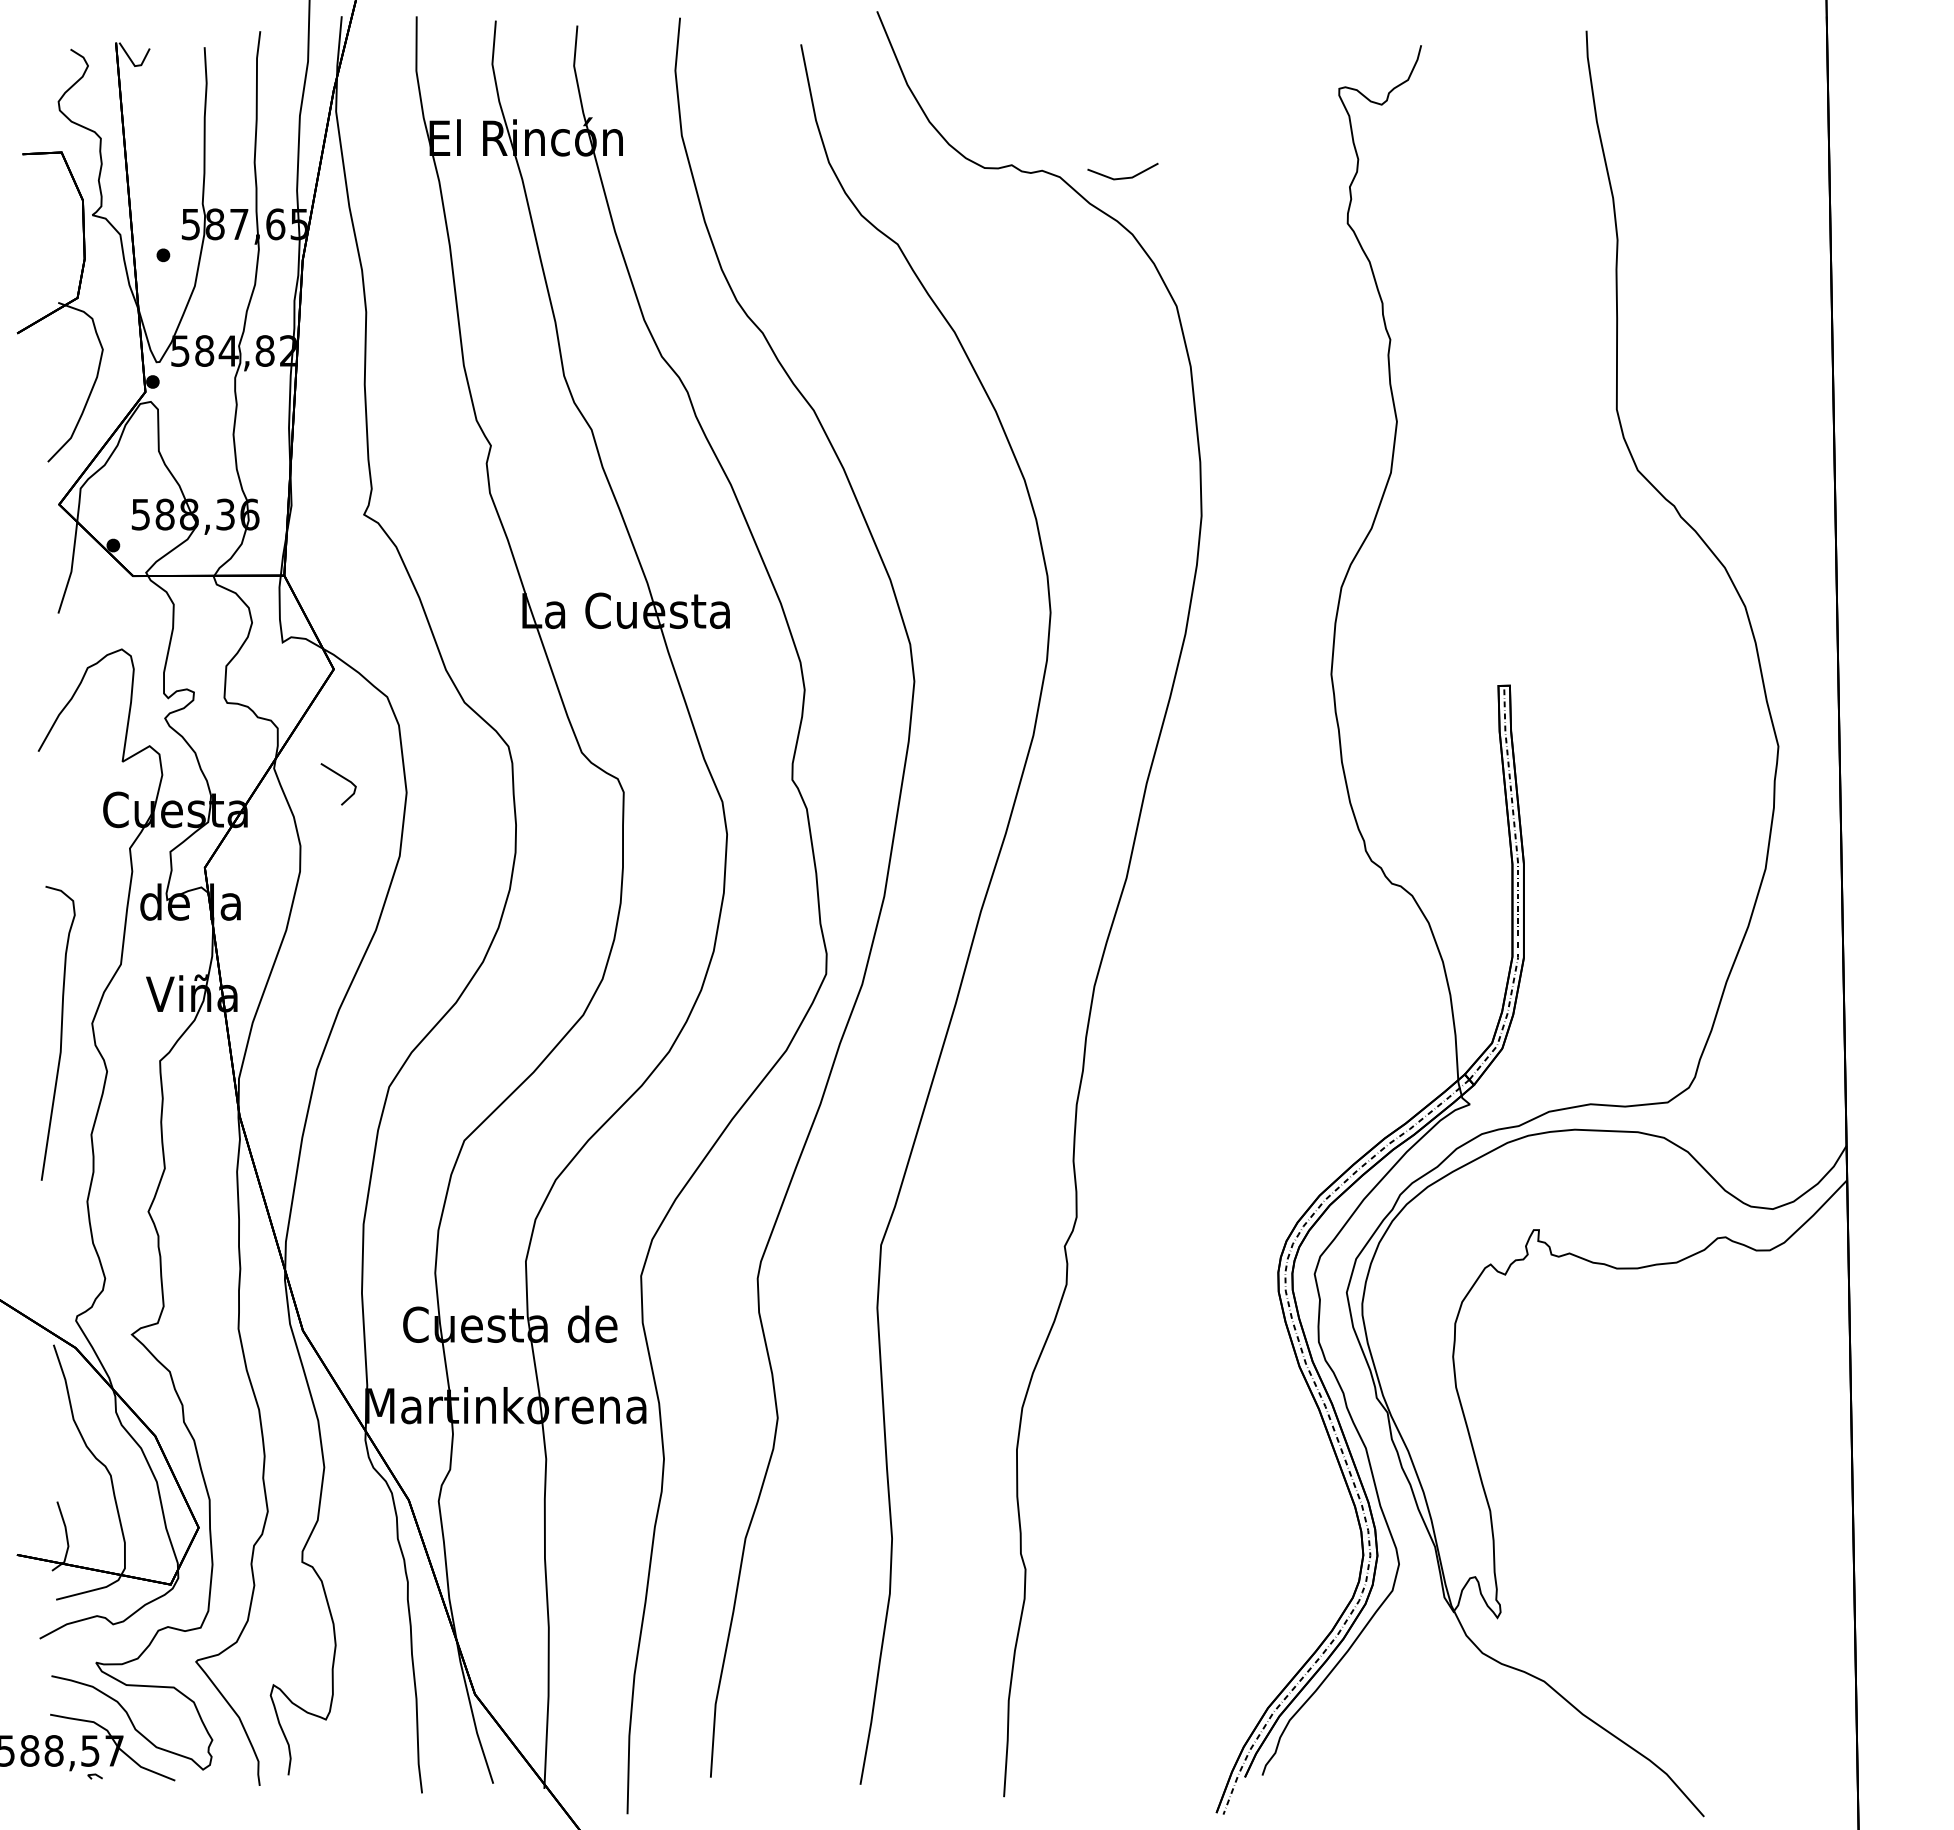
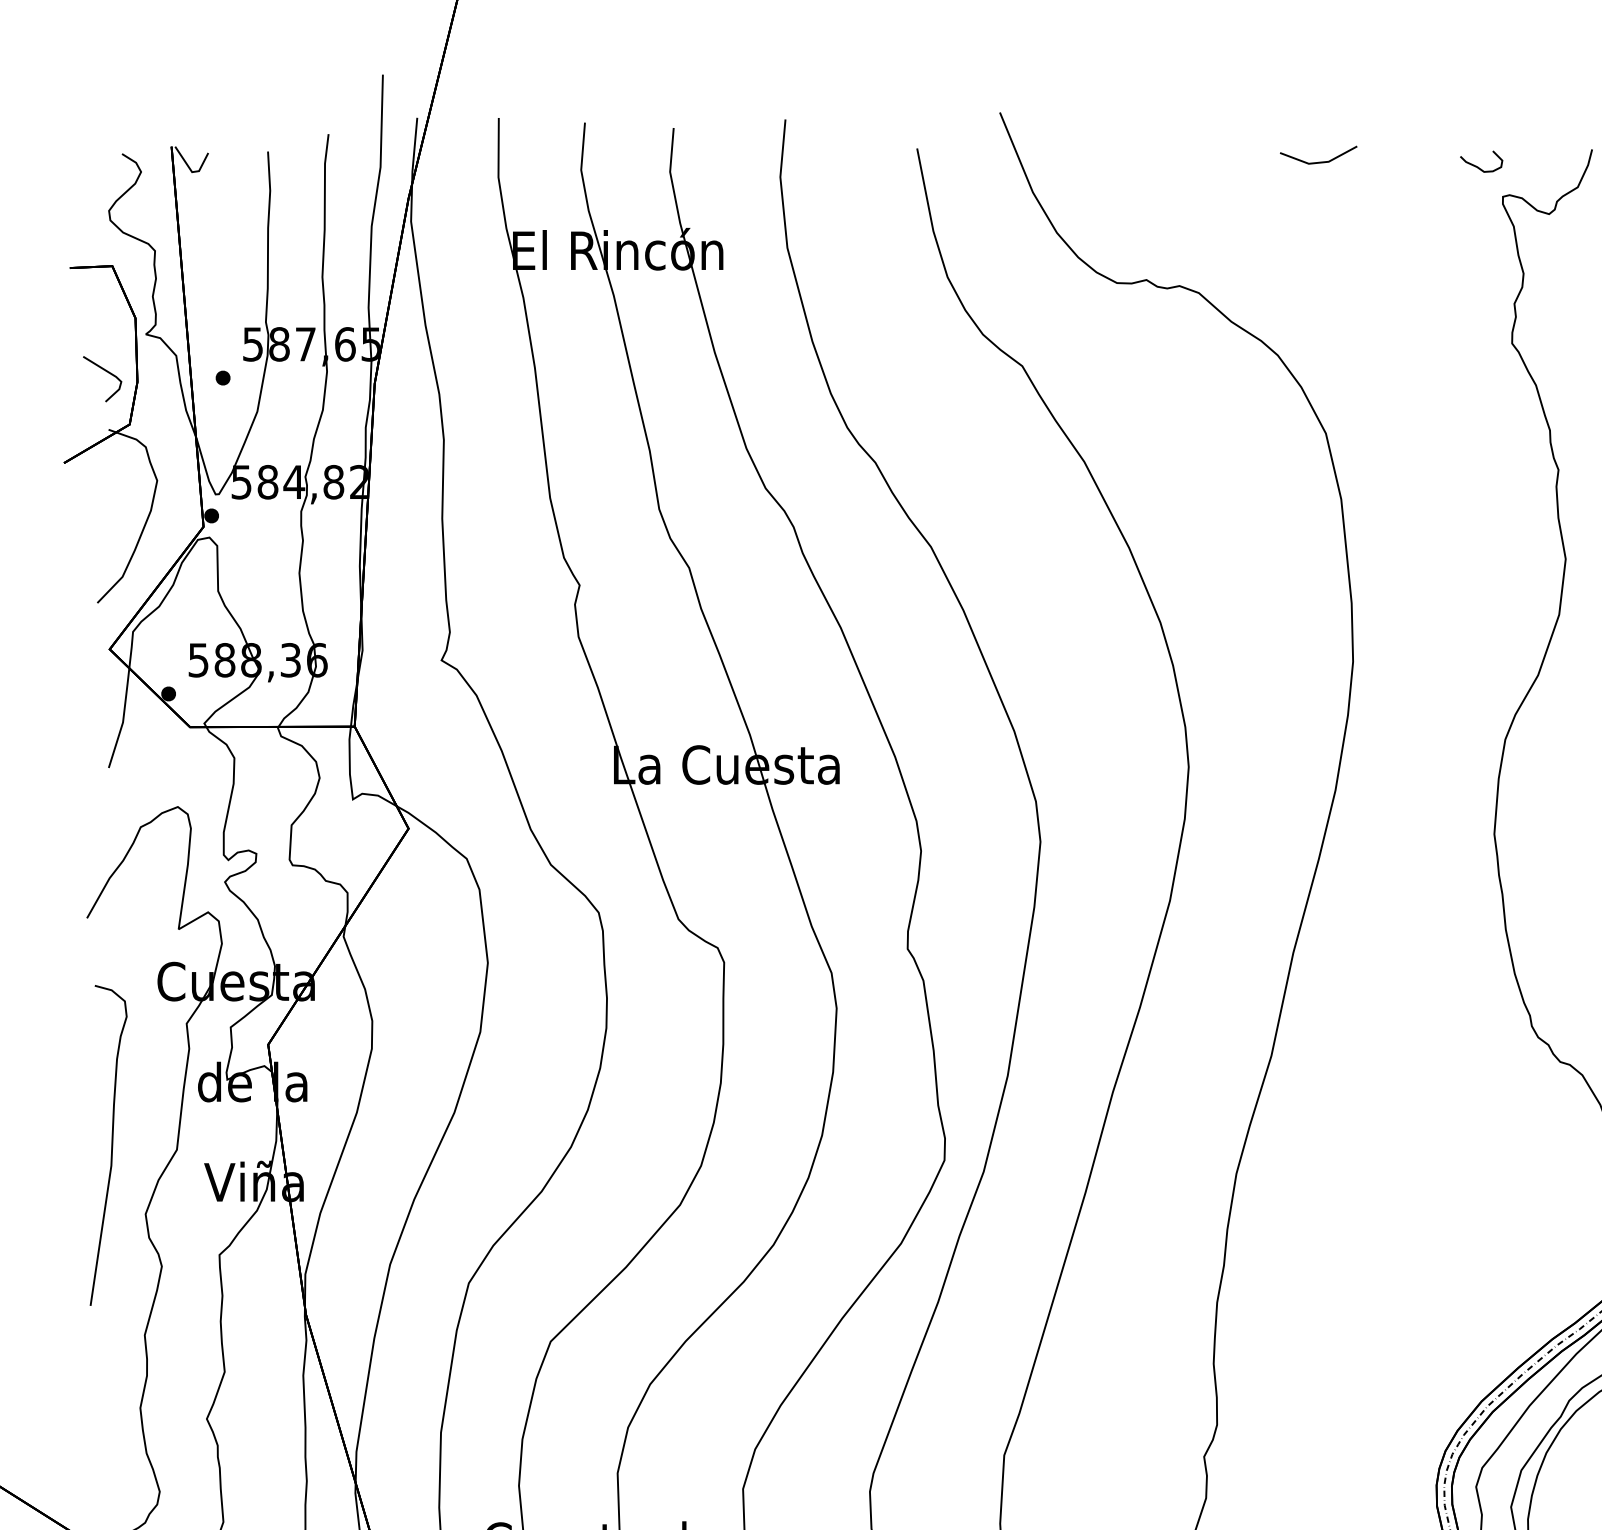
curve: (1316, 60) -> (1478, 166), added
line: (1122, 177) -> (1318, 161), moved
line: (341, 777) -> (105, 371), moved
curve: (60, 1033) -> (111, 1145), moved

